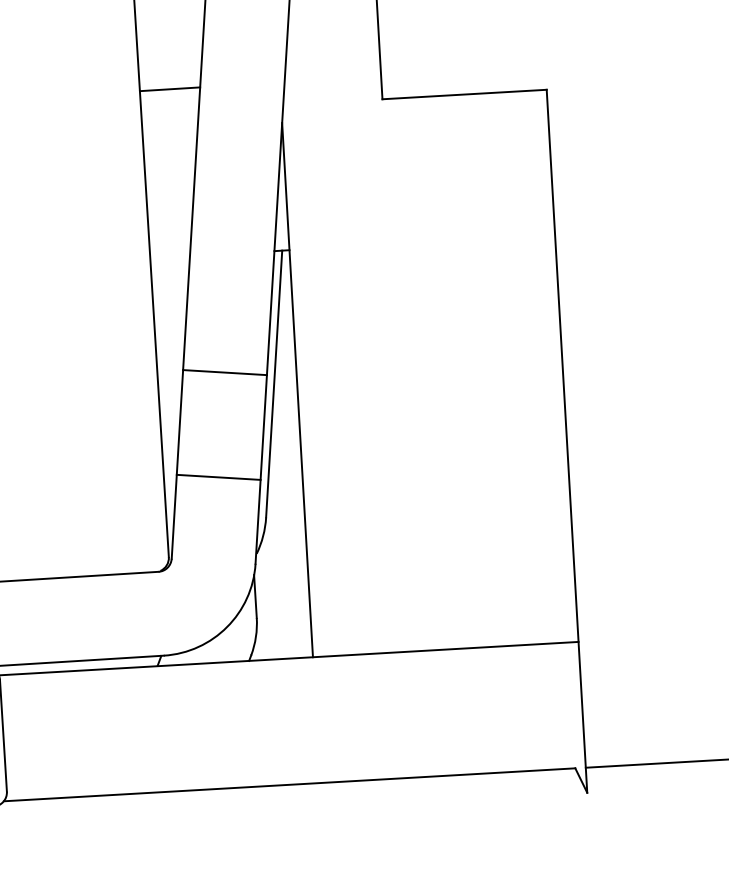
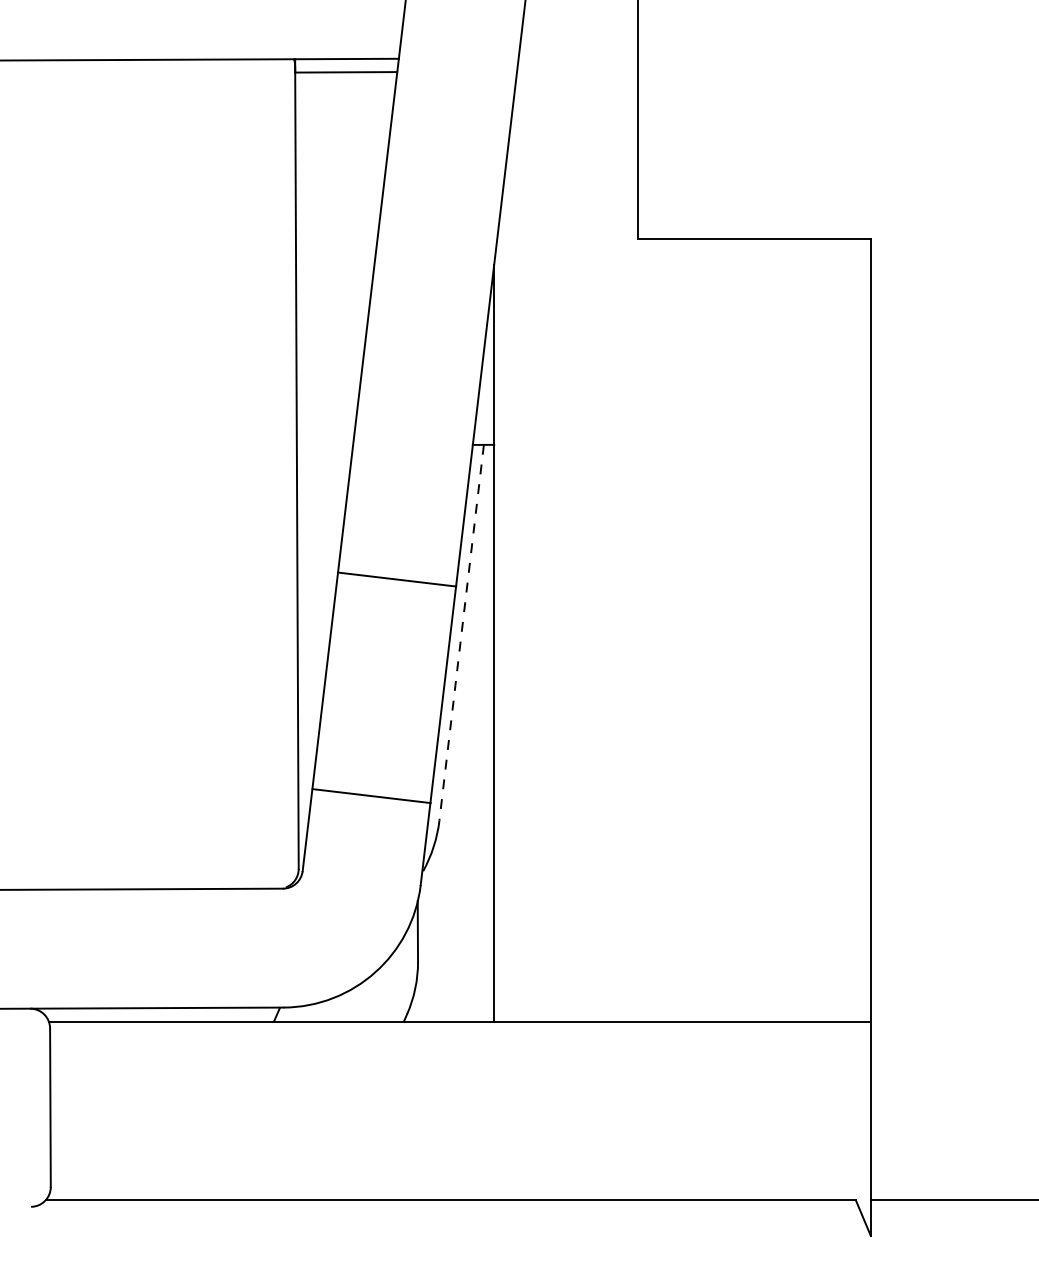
line: (170, 89) -> (338, 207), removed
line: (225, 372) -> (397, 579), moved
line: (274, 384) -> (461, 633), solid -> dashed
line: (218, 477) -> (371, 796), moved

